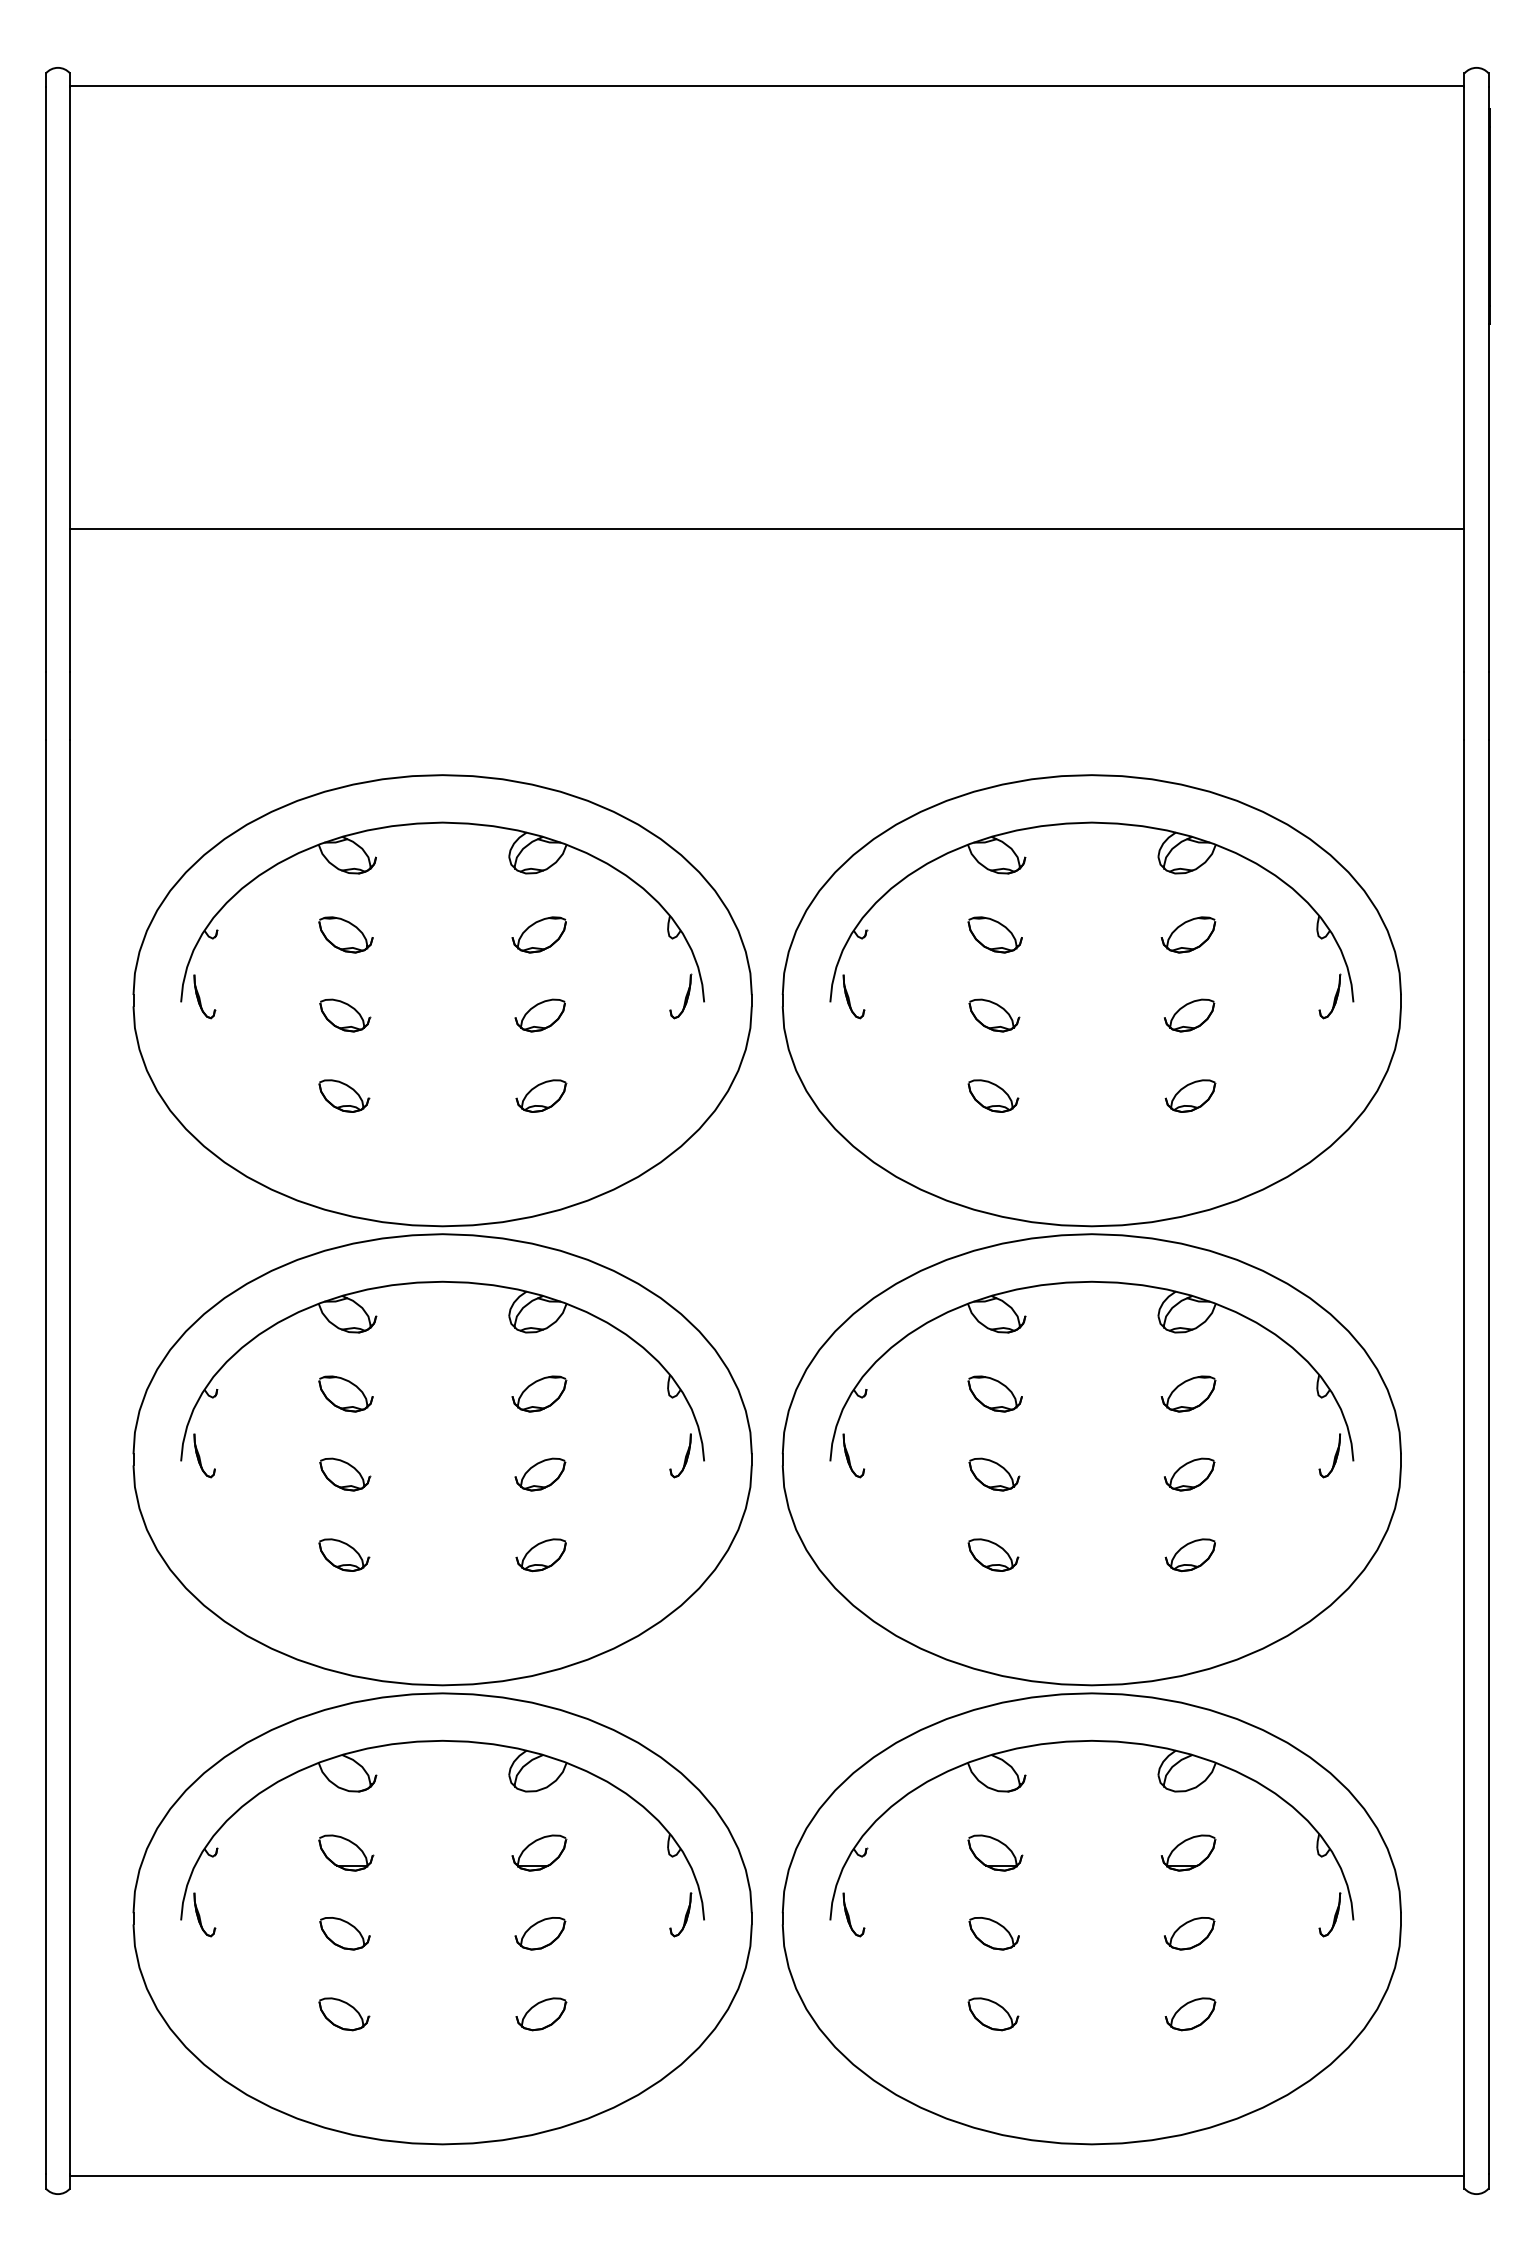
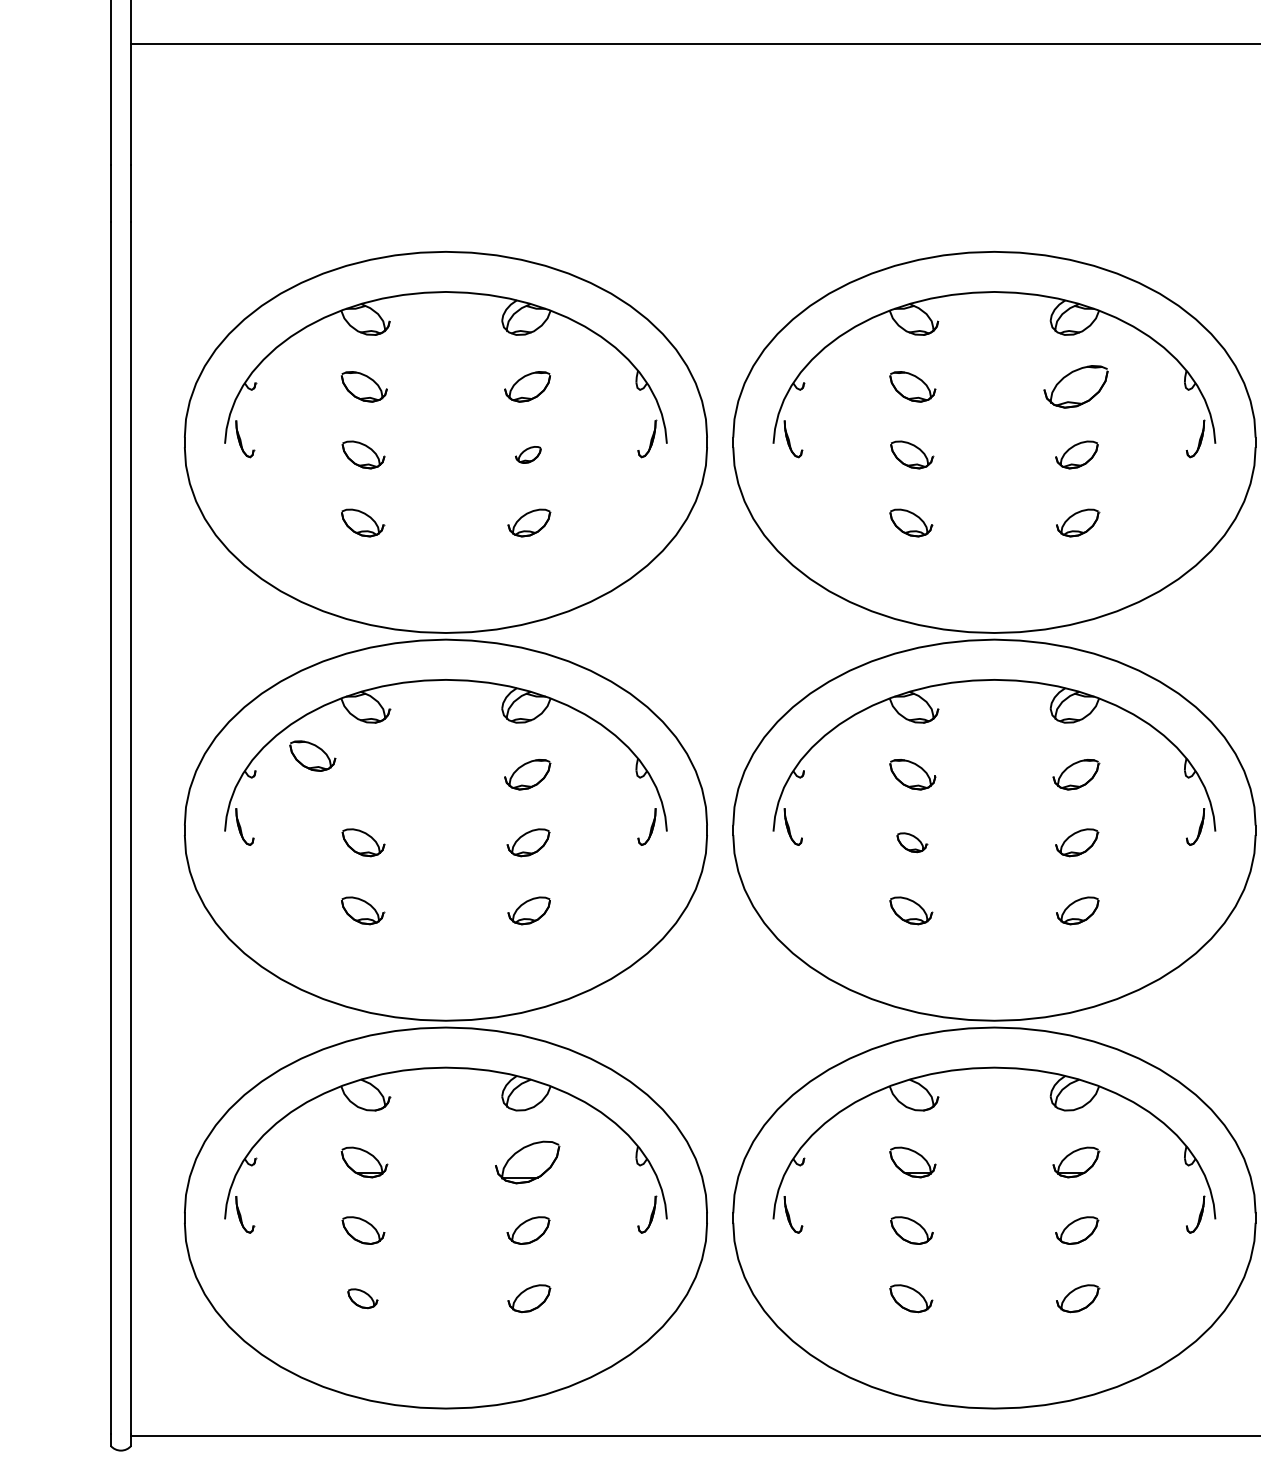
part: (1188, 934) -> (1076, 386), size x1.4
part: (539, 1015) -> (527, 454), size x0.6
part: (345, 1393) -> (312, 755), moved
part: (994, 1474) -> (912, 842), size x0.7
part: (539, 1852) -> (527, 1162), size x1.4
part: (344, 2014) -> (363, 1298), size x0.7

